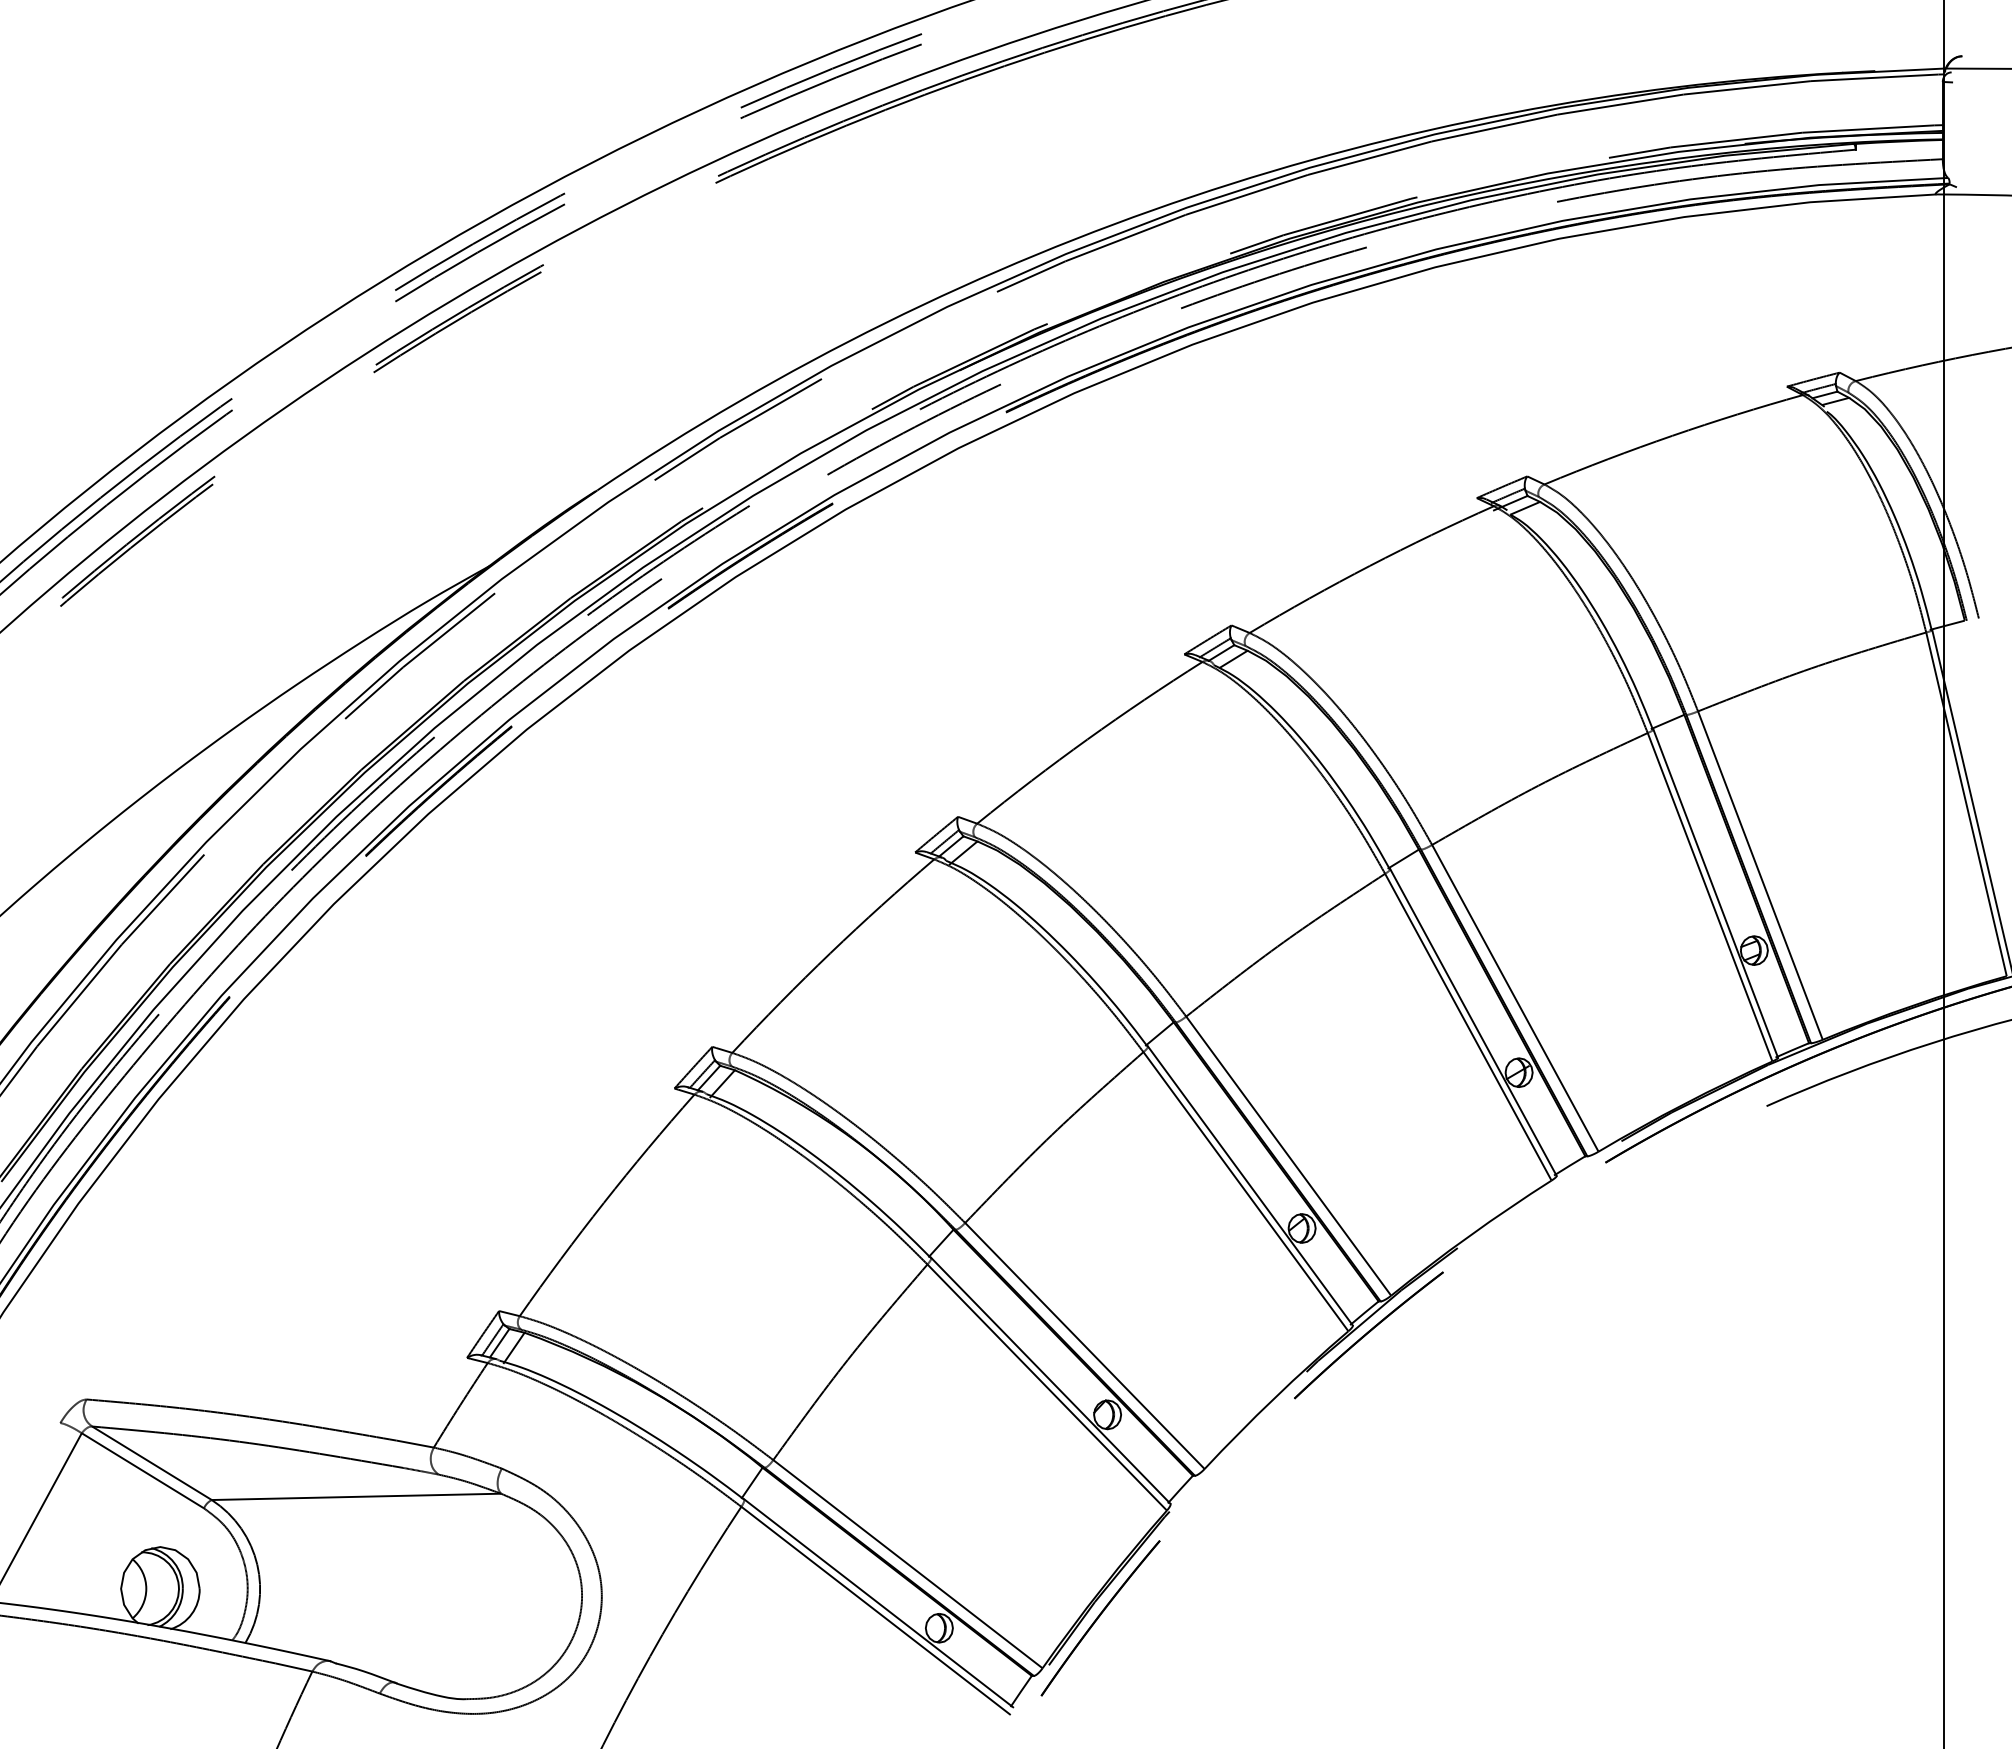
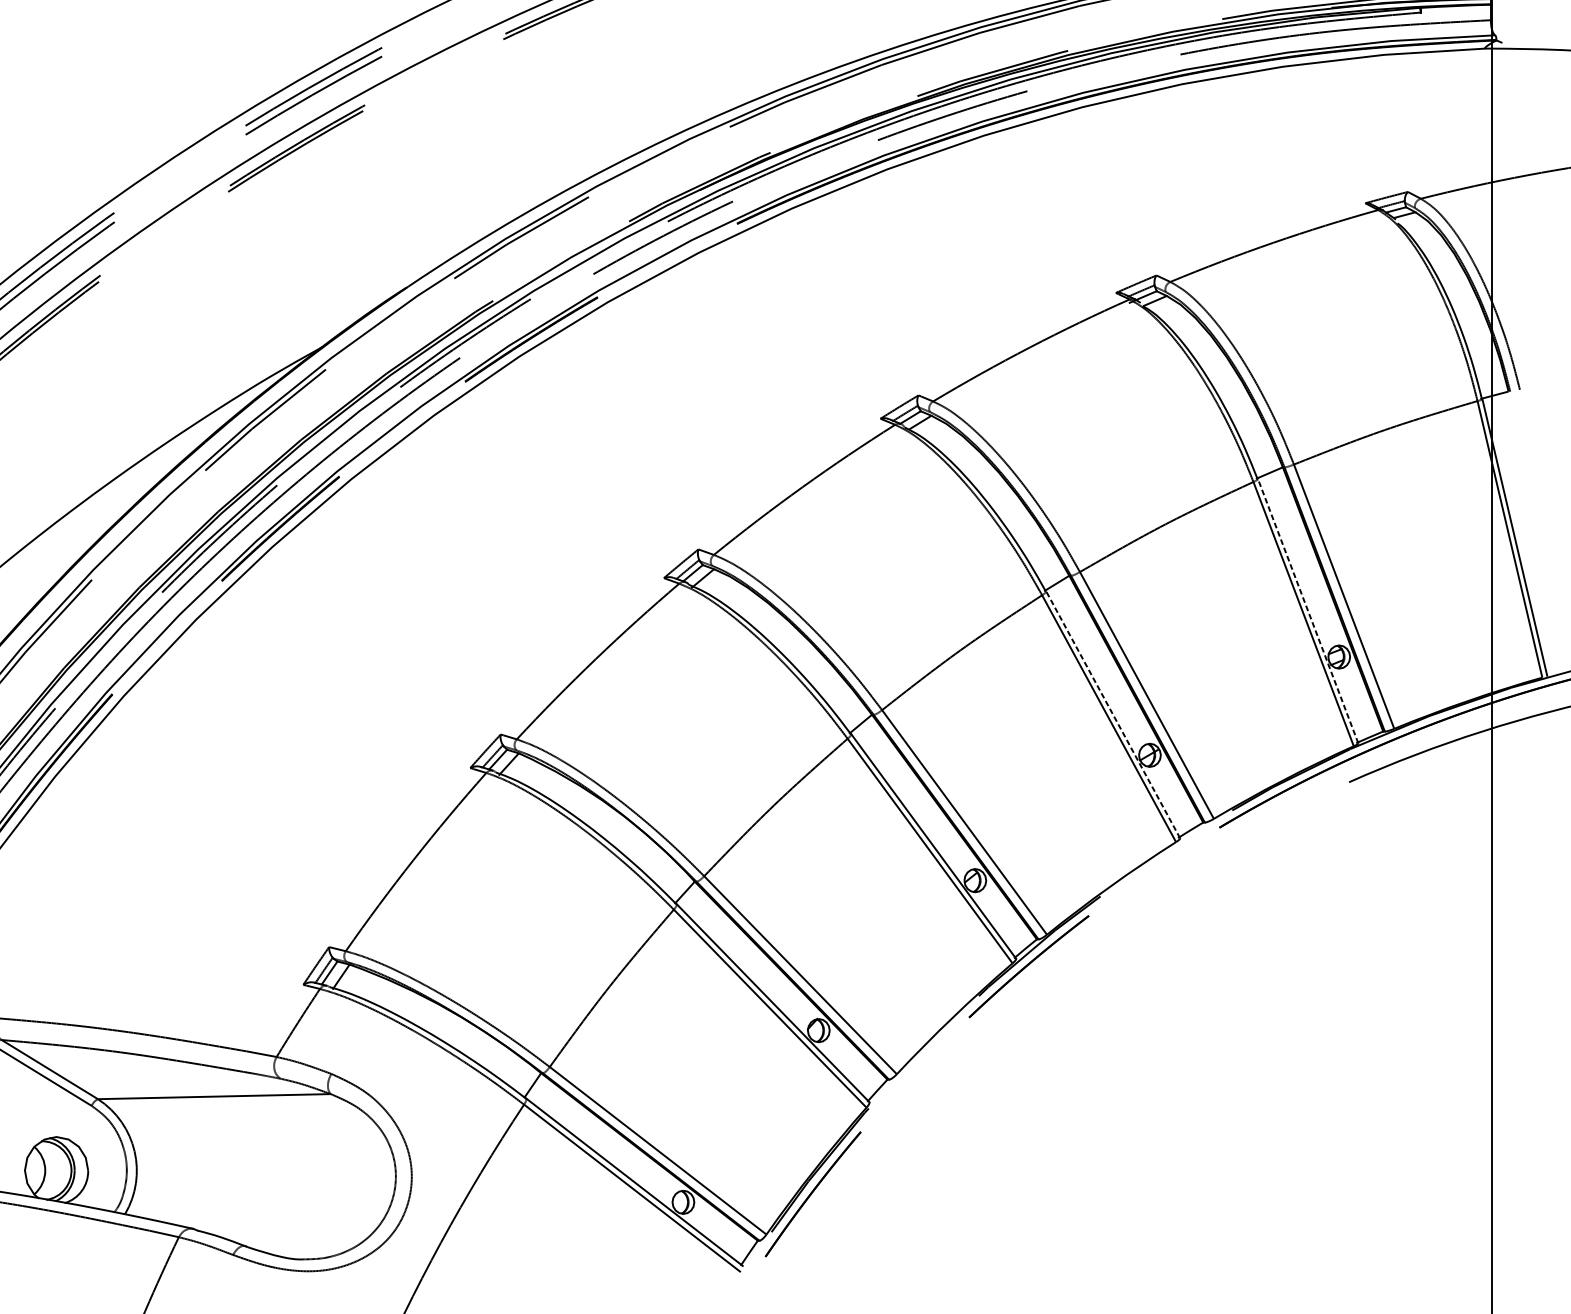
line: (1715, 893) -> (1307, 611), solid -> dashed
line: (1473, 1022) -> (1113, 714), solid -> dashed

